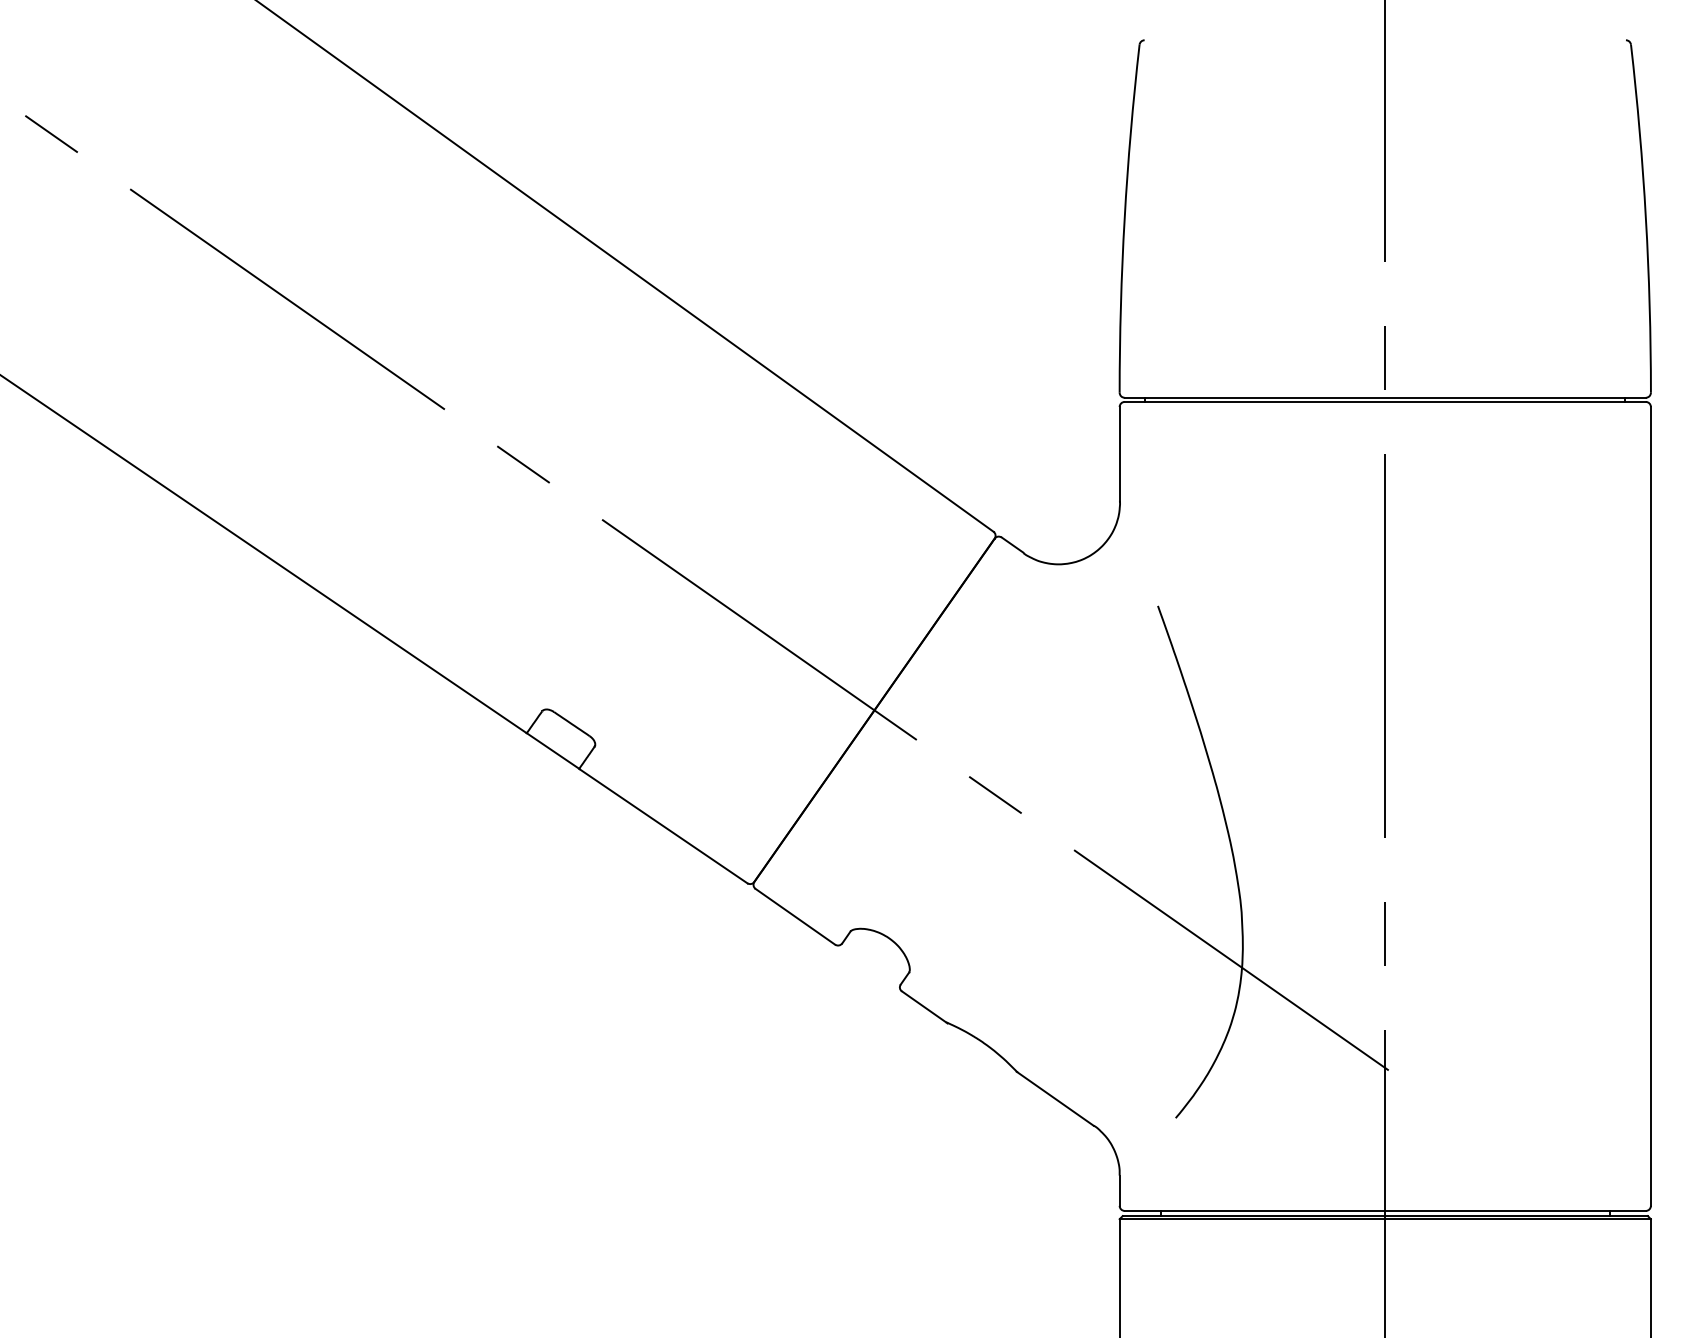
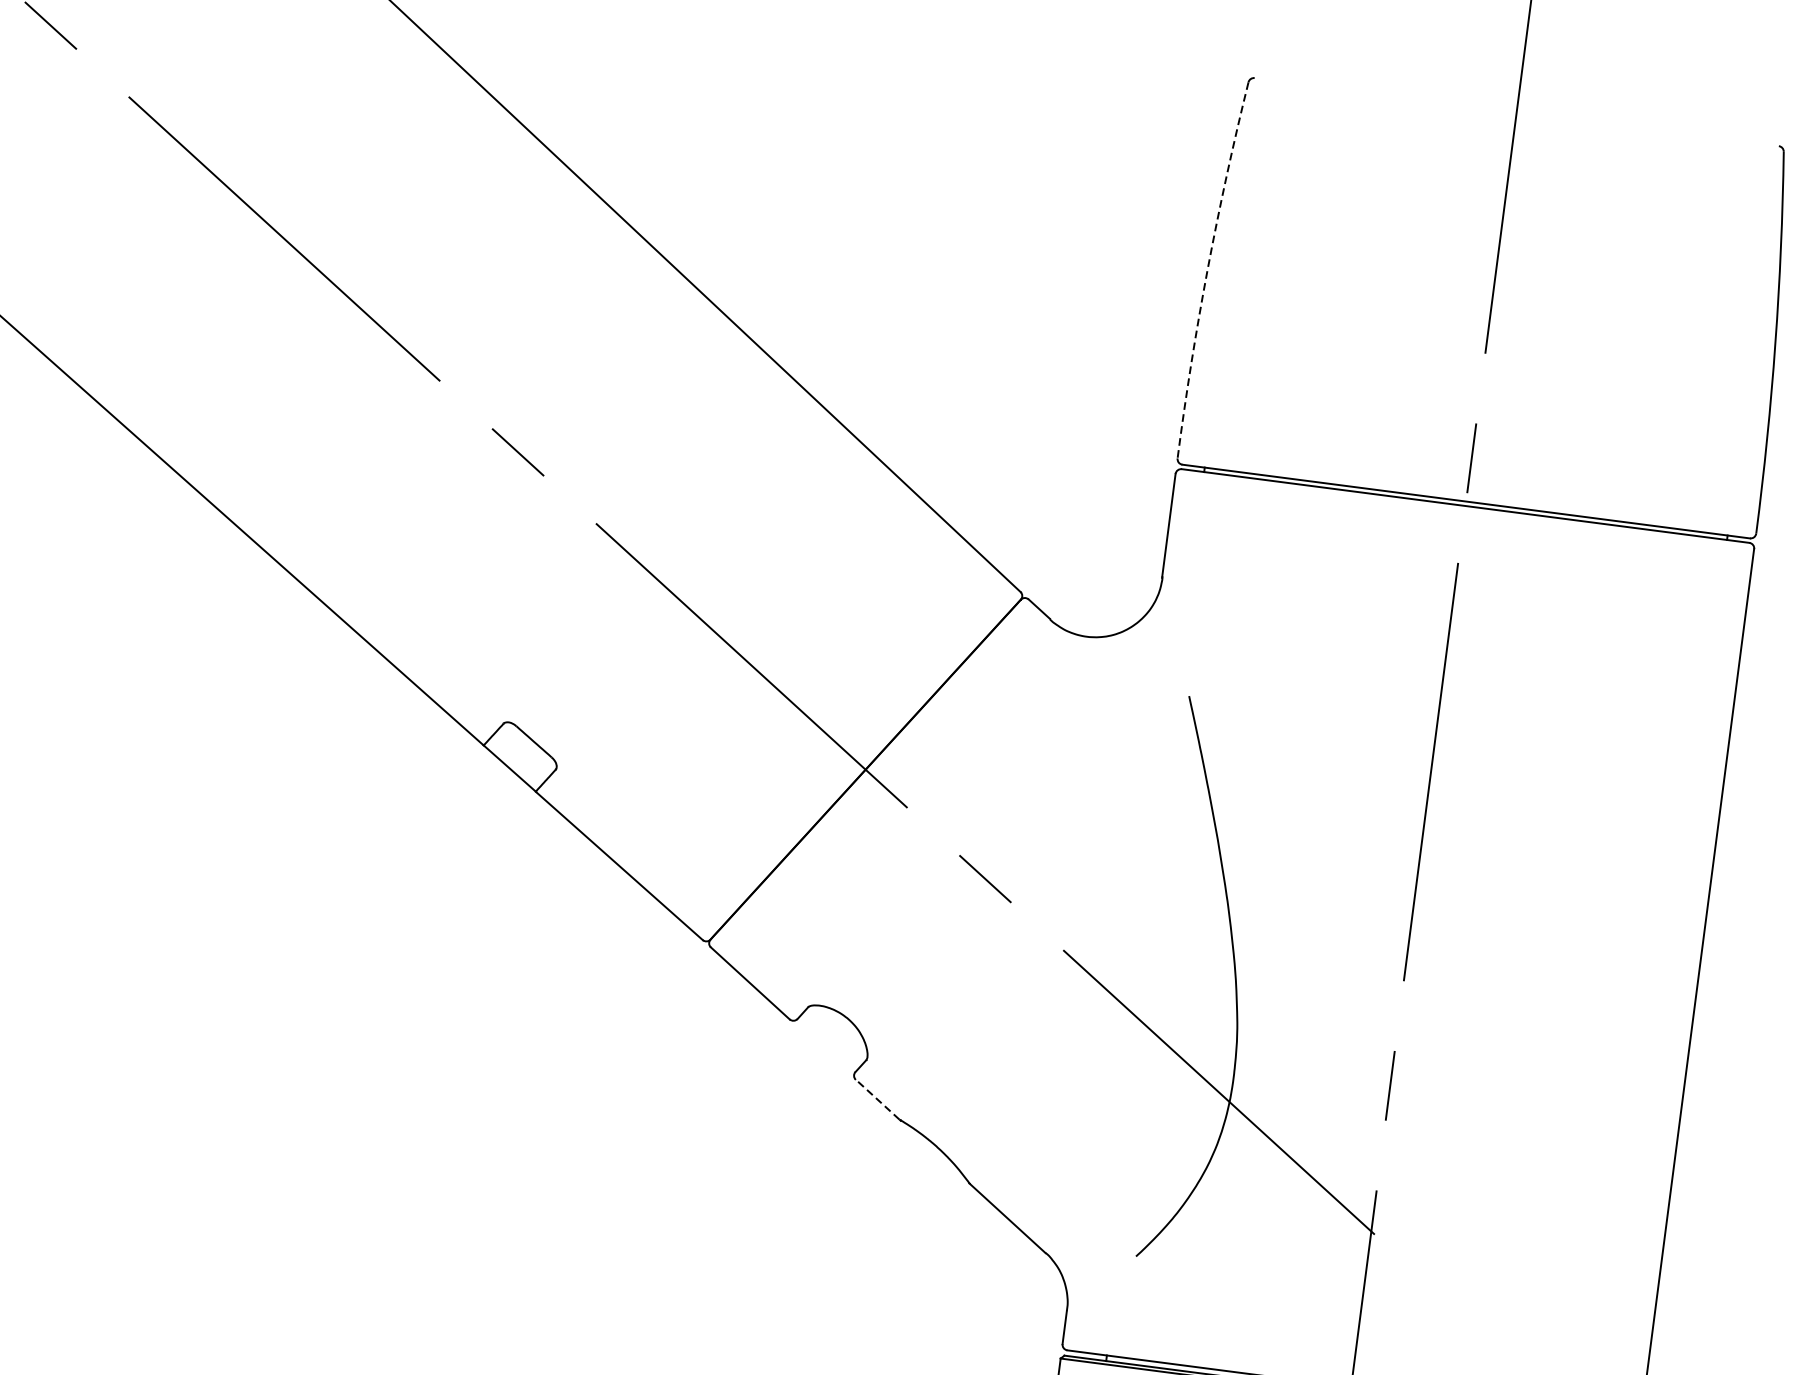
arc: (1124, 218) -> (1207, 269), solid -> dashed
line: (924, 1006) -> (878, 1099), solid -> dashed

